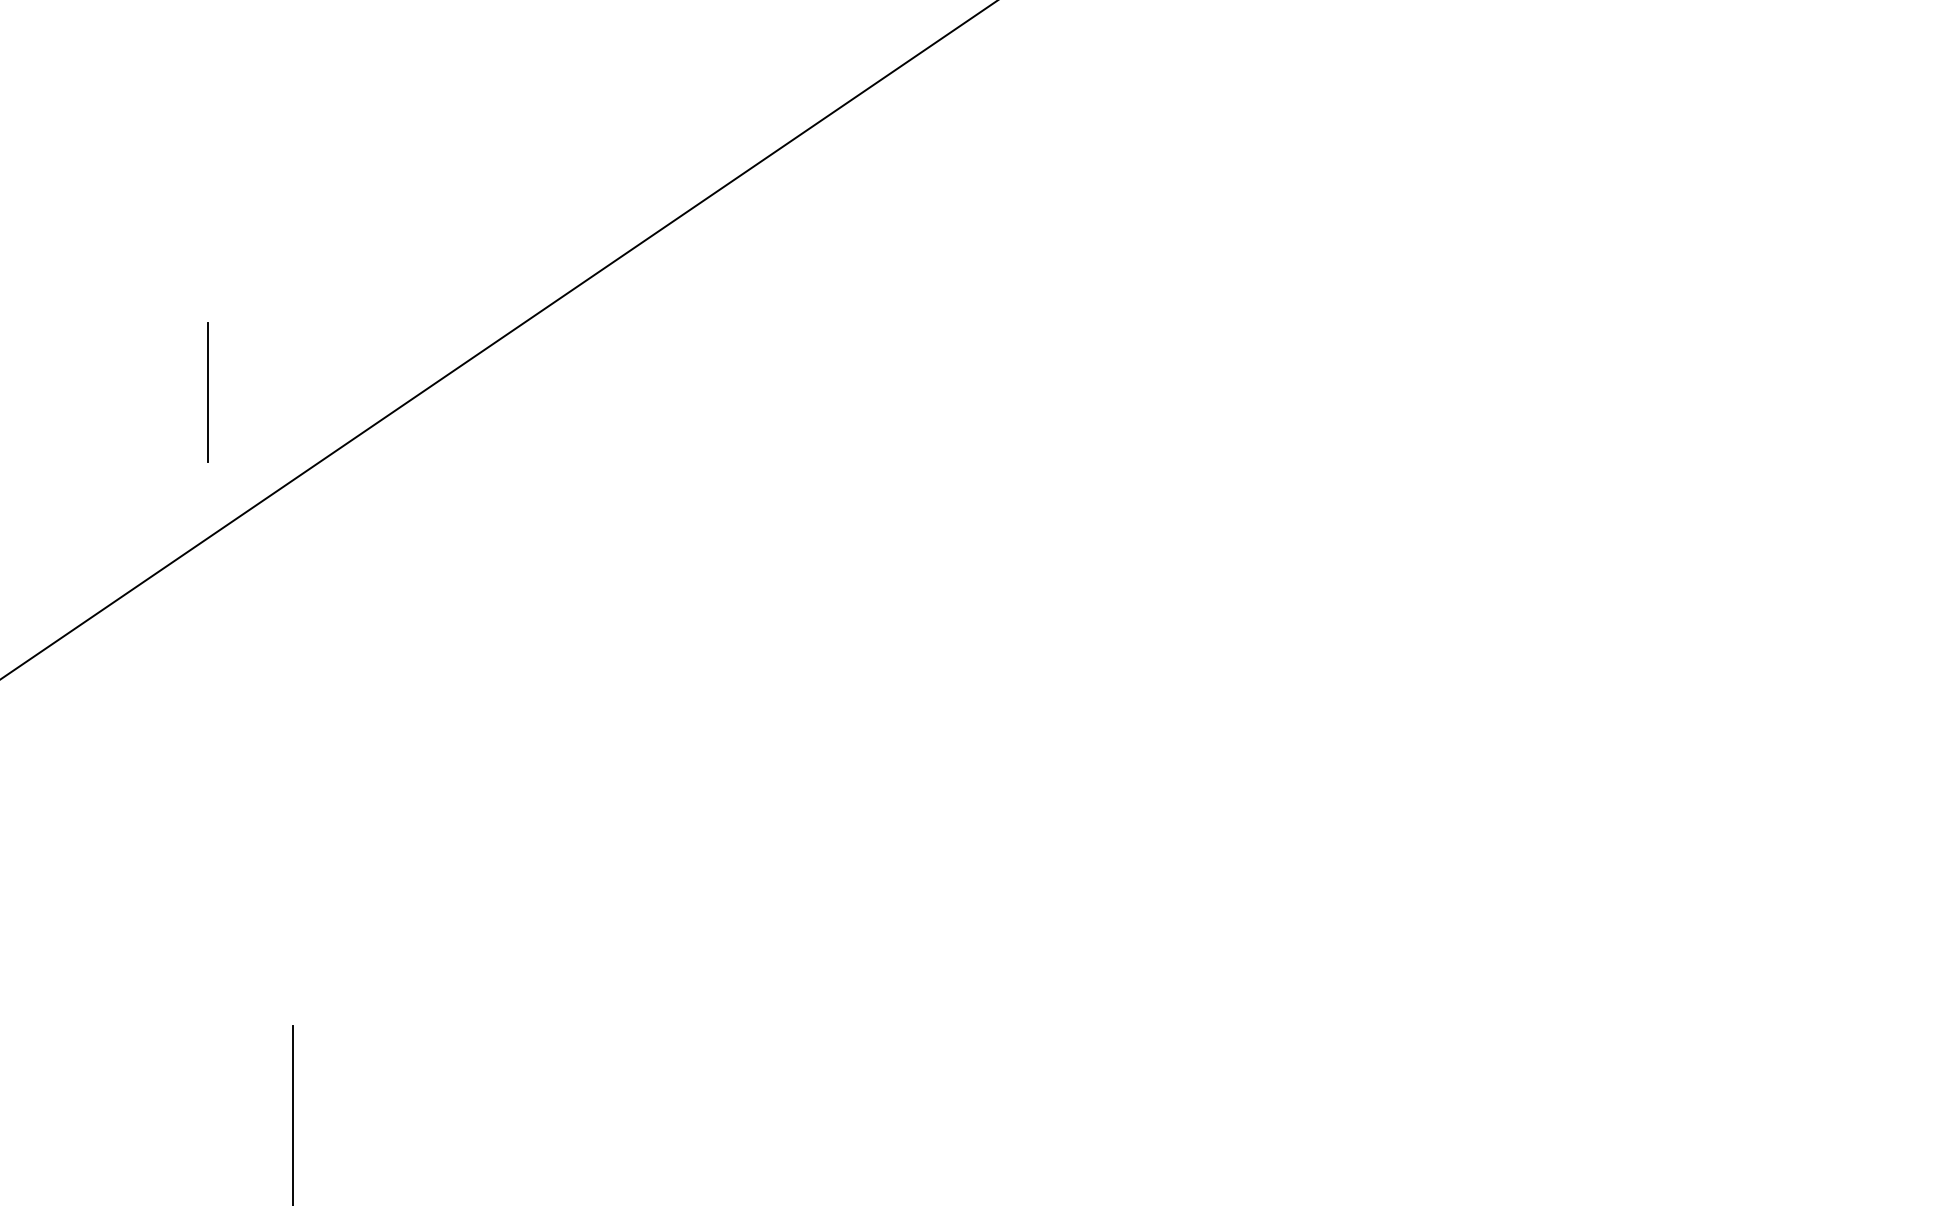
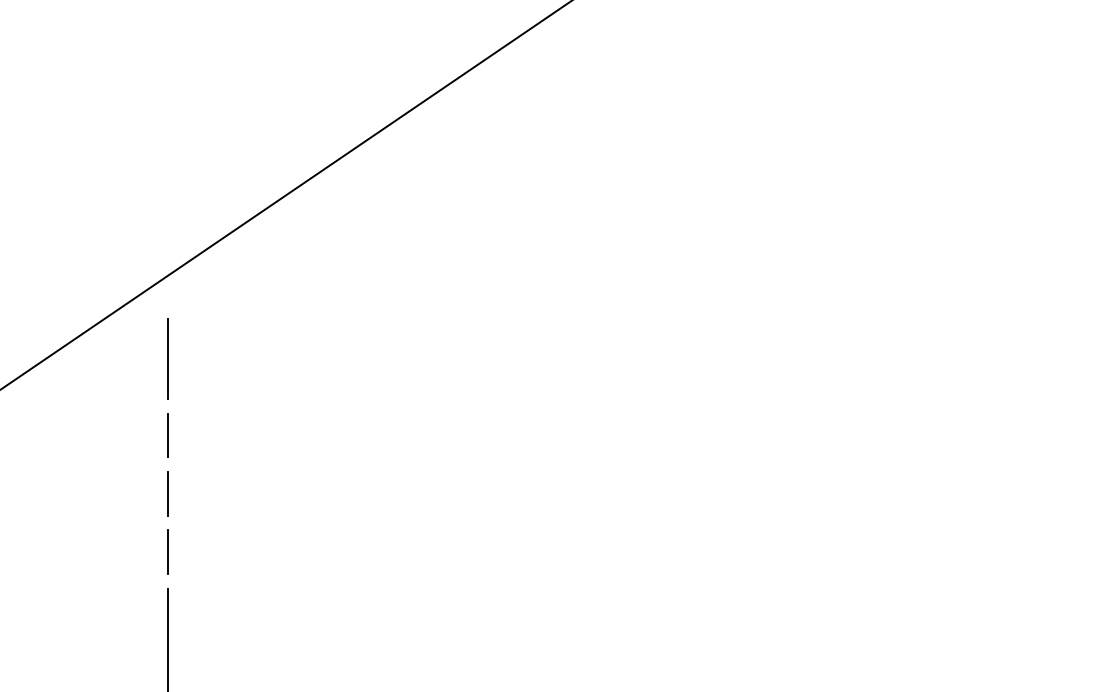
line: (206, 391) -> (167, 358), moved
line: (293, 758) -> (168, 435), added
line: (293, 860) -> (168, 493), added
line: (293, 961) -> (168, 551), added

